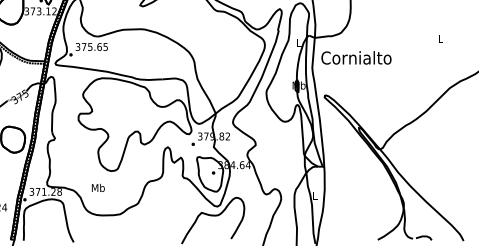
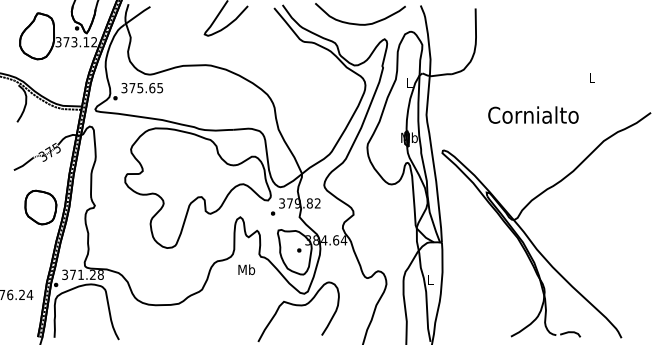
text: (356, 57) -> (533, 114), moved
text: (98, 187) -> (246, 269), moved

